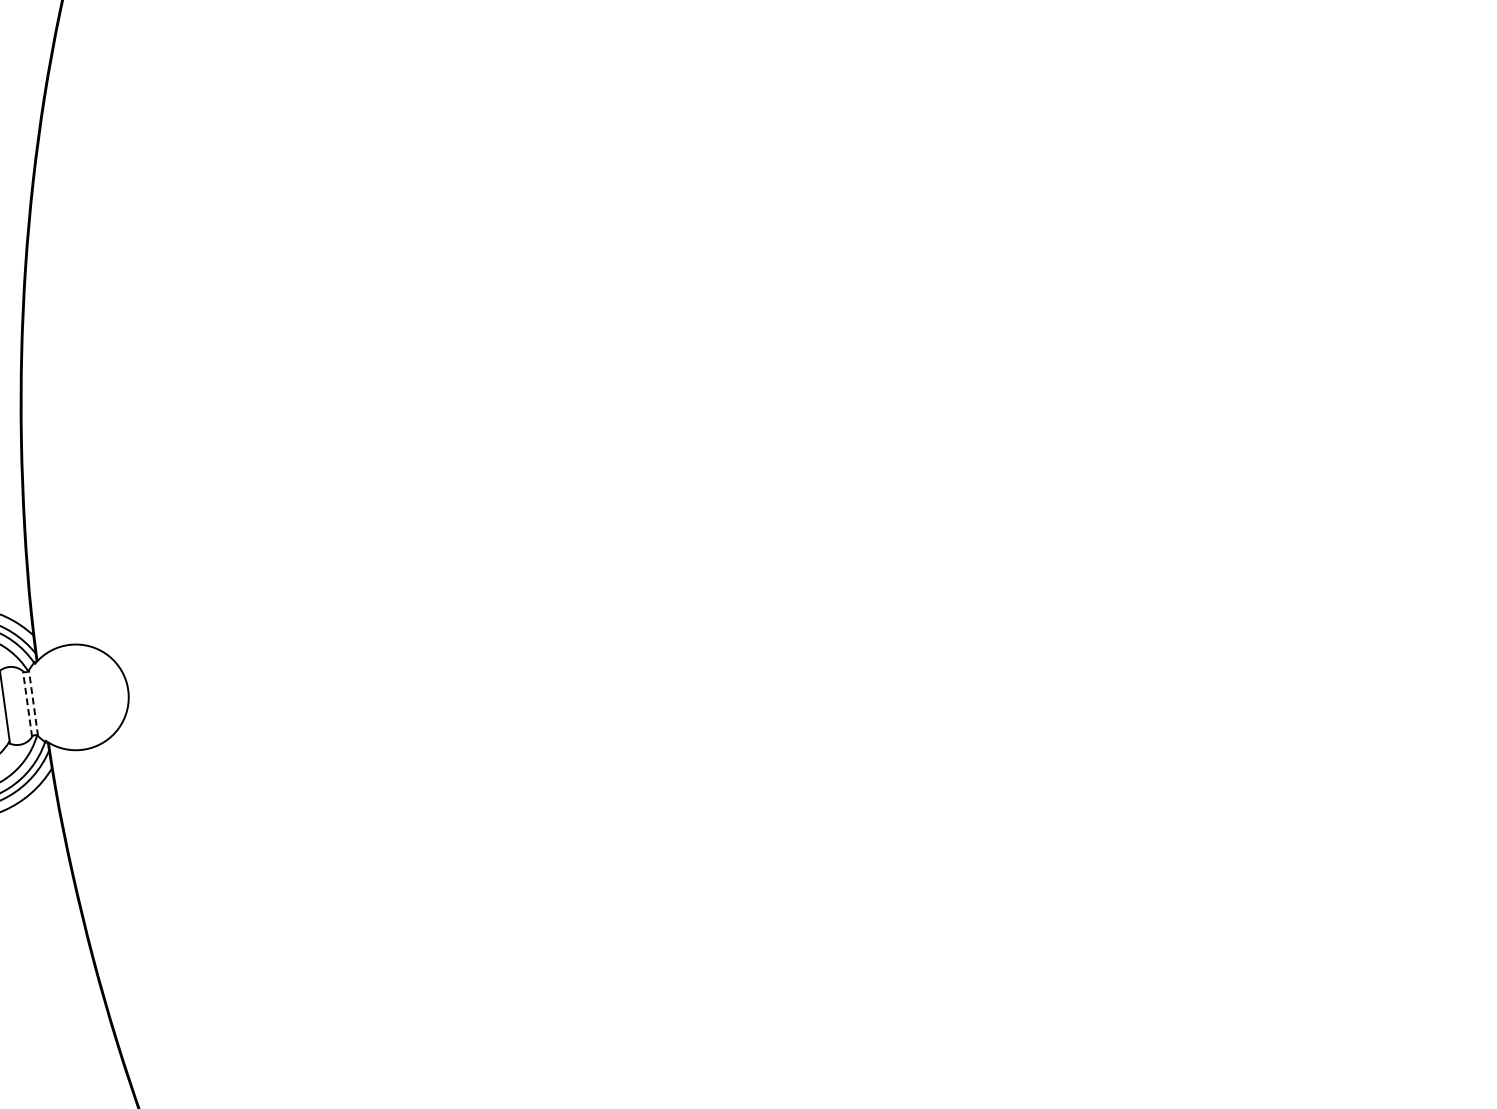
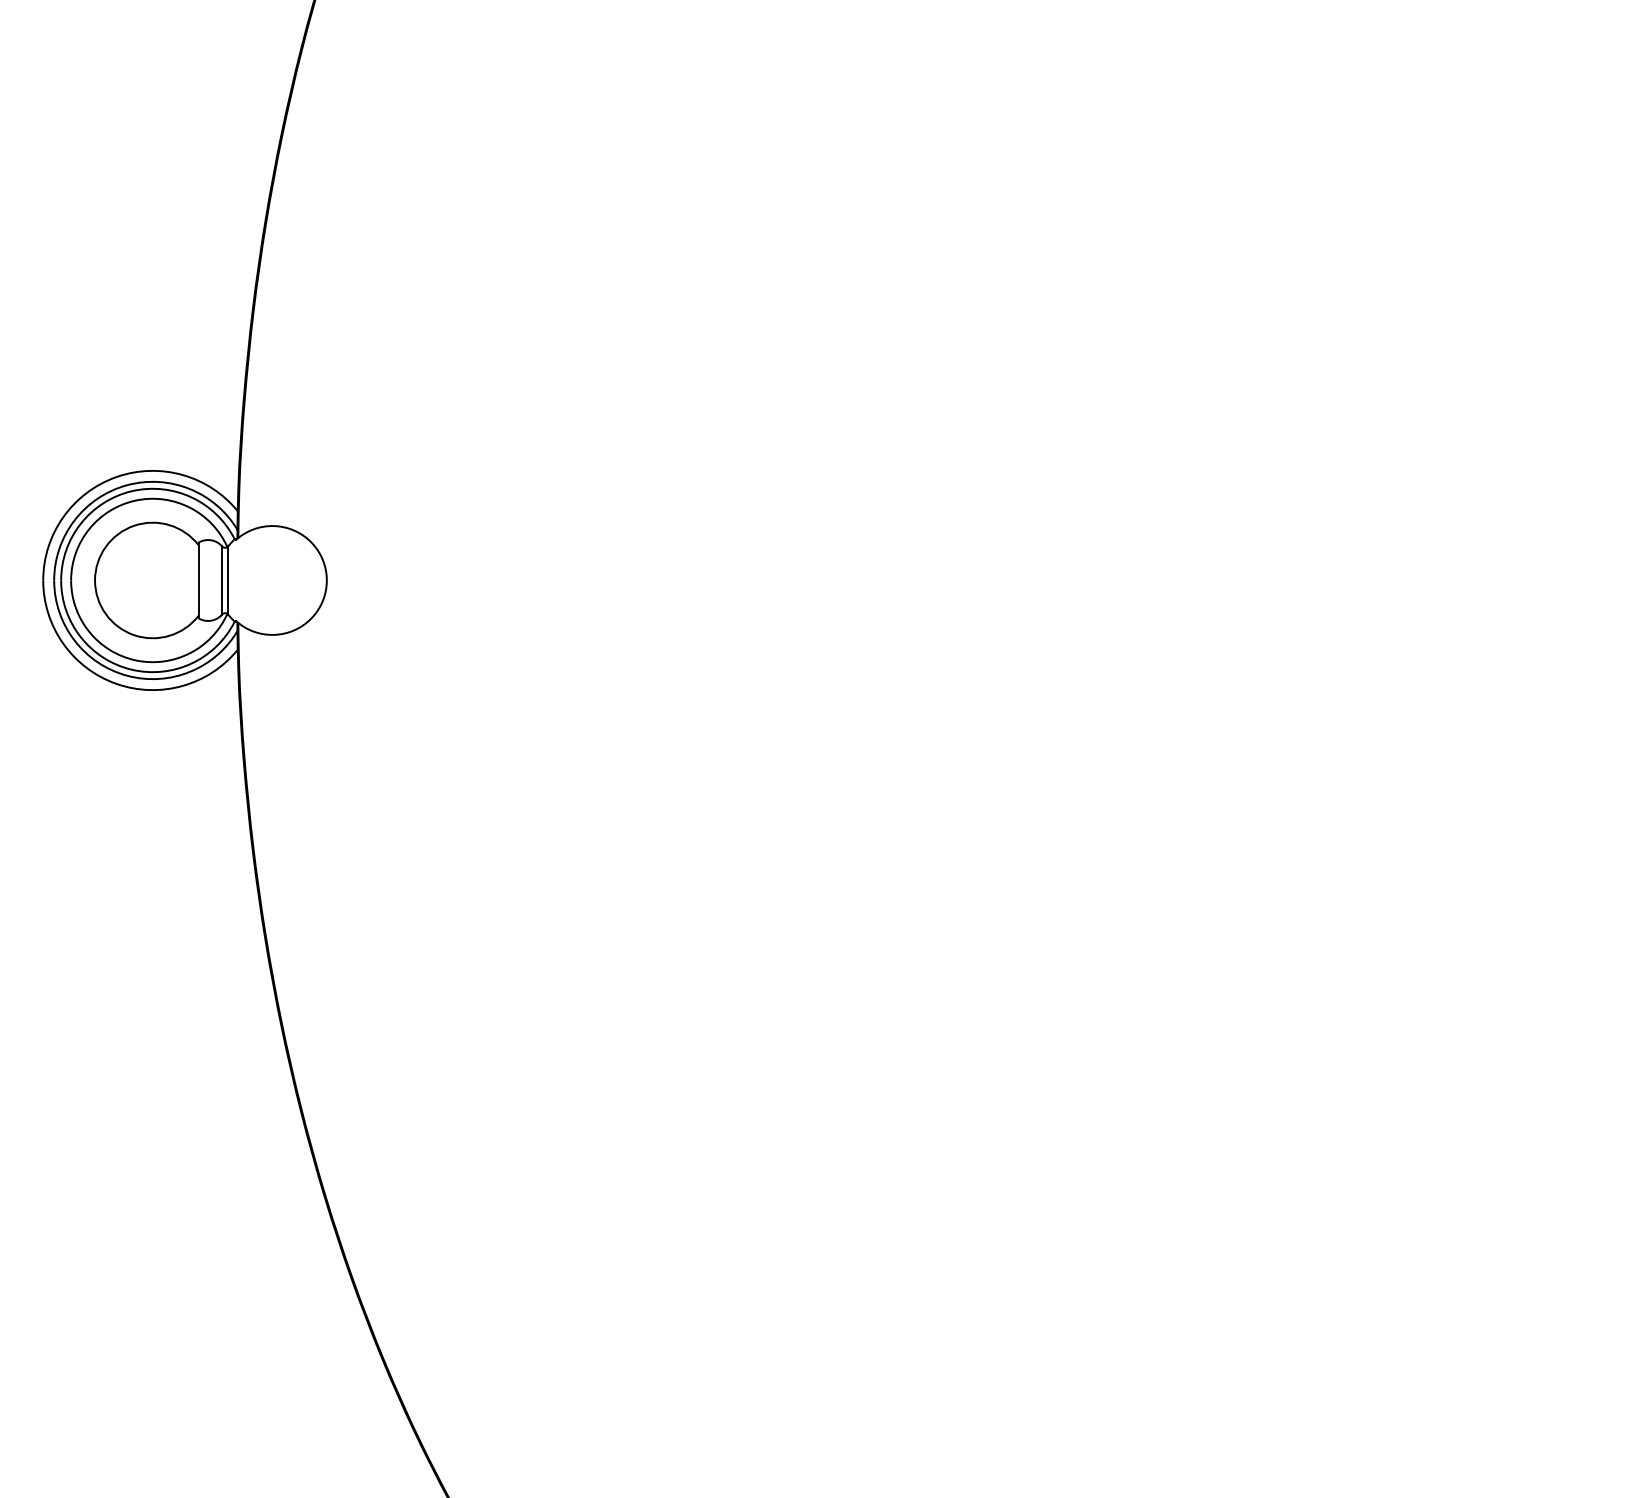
line: (33, 703) -> (228, 580), dashed -> solid
line: (27, 704) -> (222, 580), dashed -> solid

